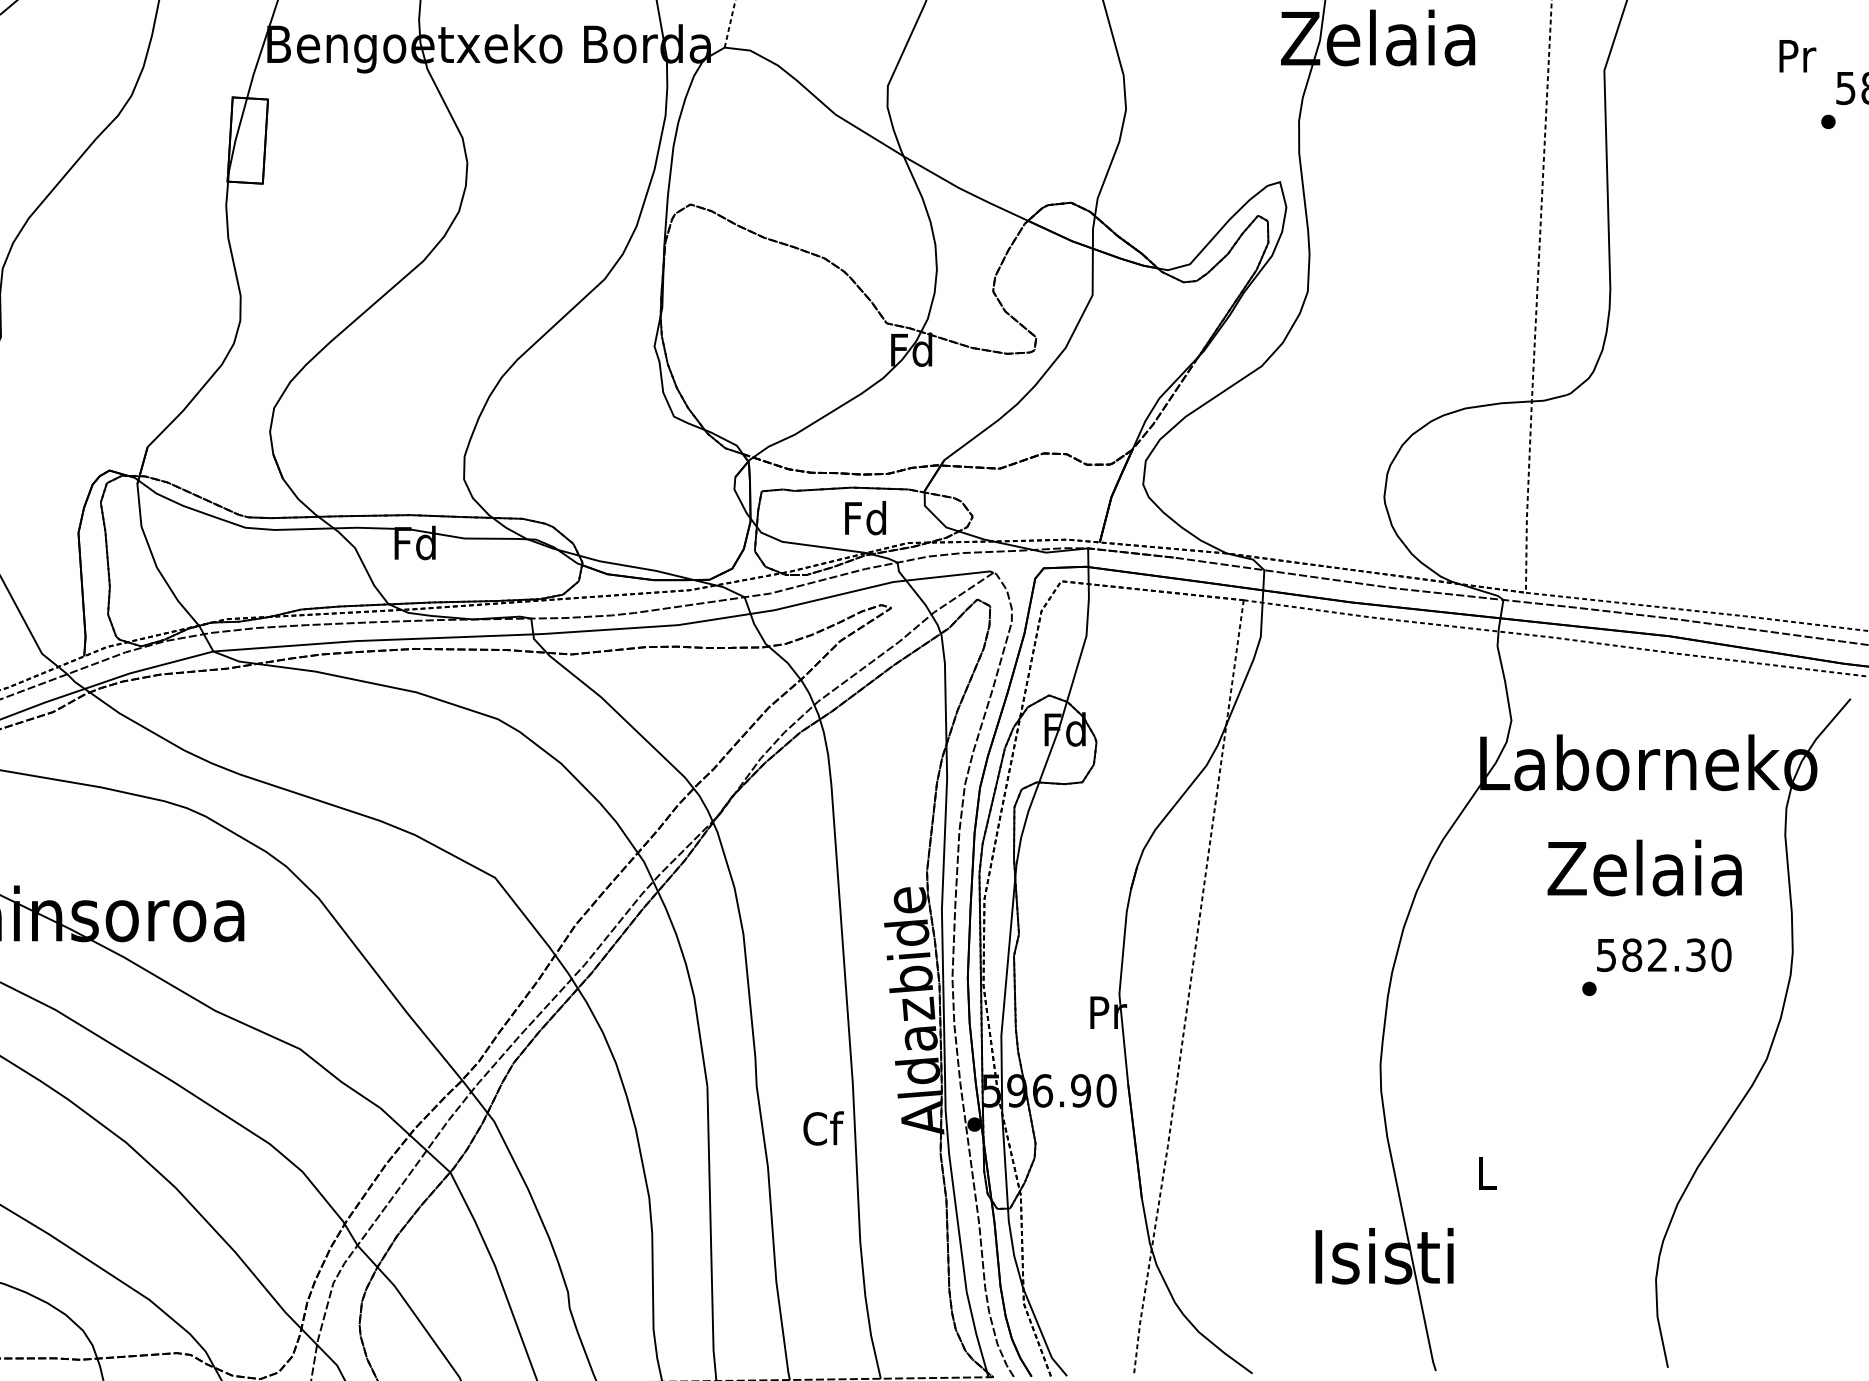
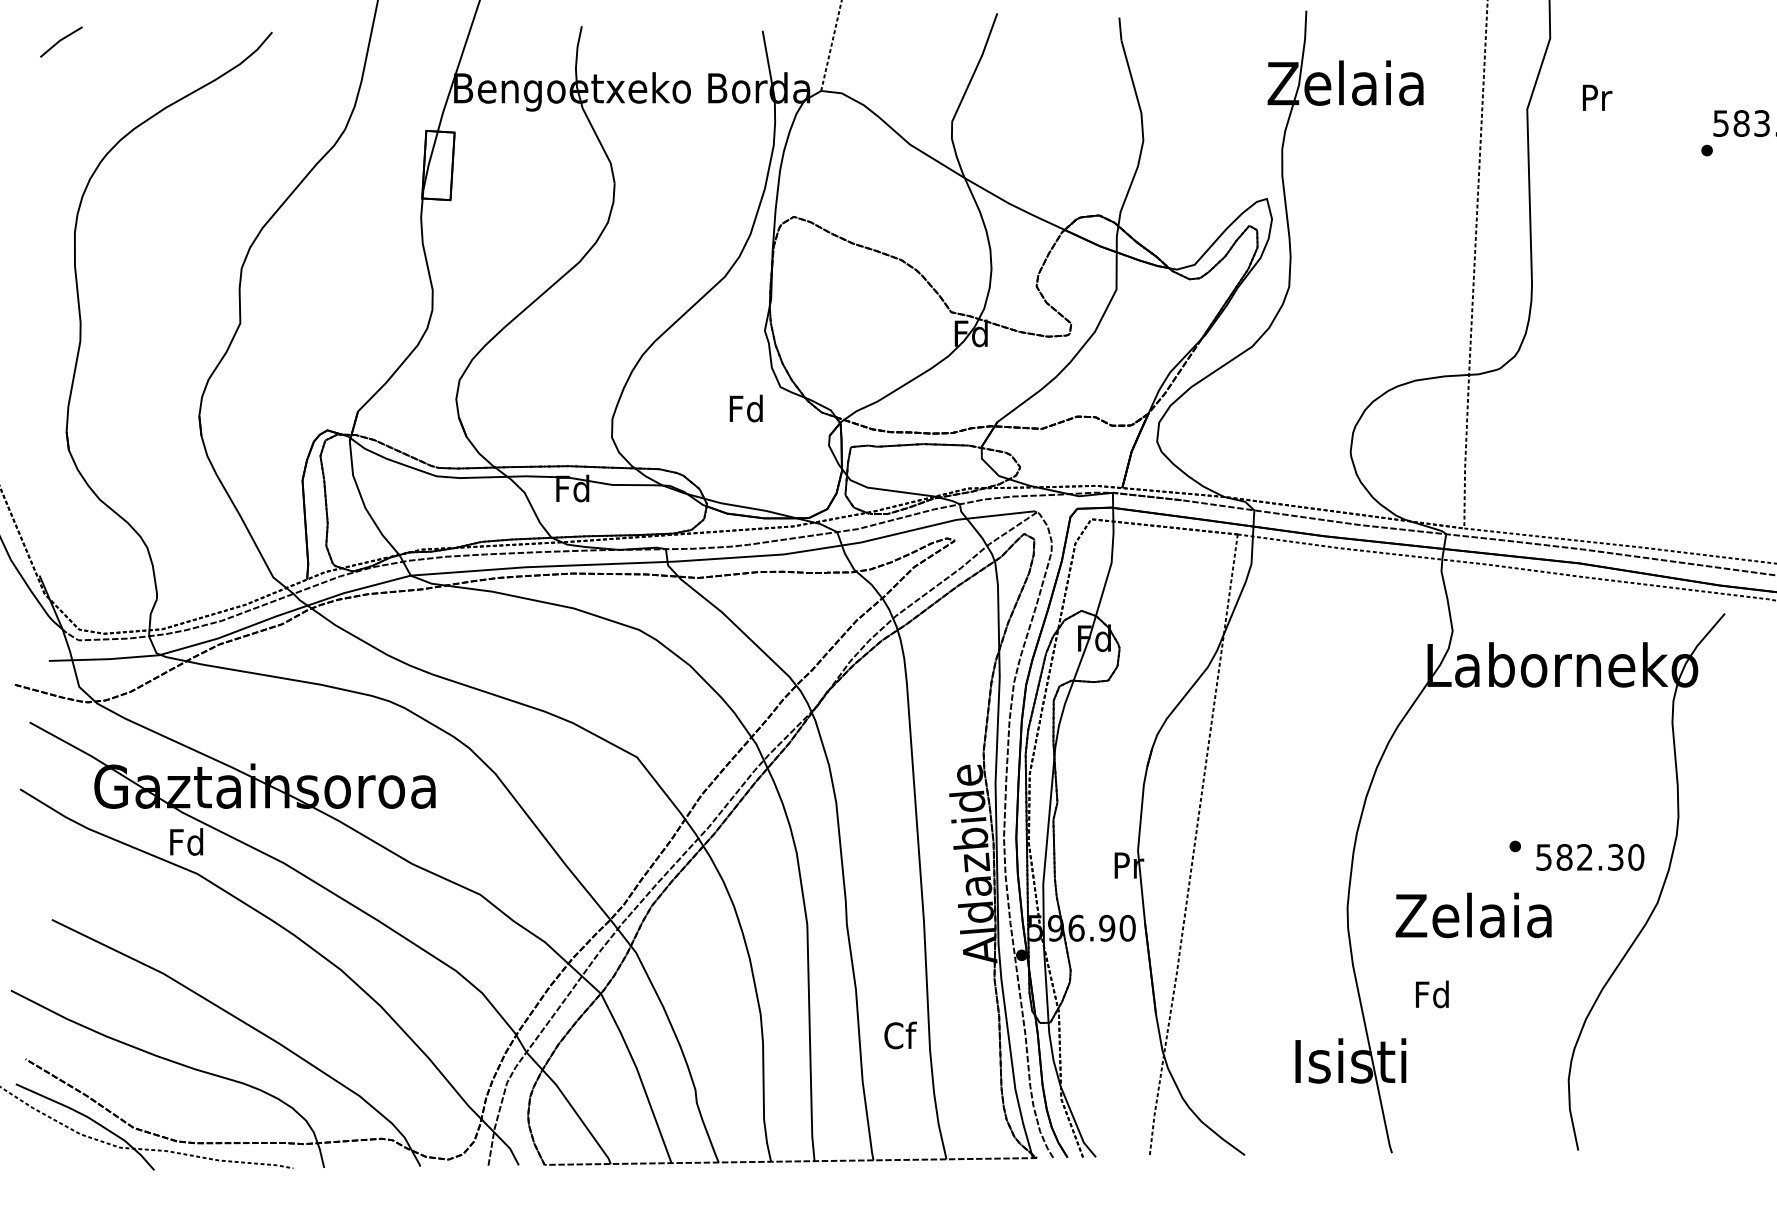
text: (1797, 55) -> (1597, 97), moved
text: (864, 518) -> (745, 408), moved
text: (1644, 868) -> (1473, 915), moved
text: (1664, 955) -> (1590, 857), moved
text: (823, 1128) -> (900, 1035), moved
text: (1486, 1173) -> (1432, 994), L -> Fd

